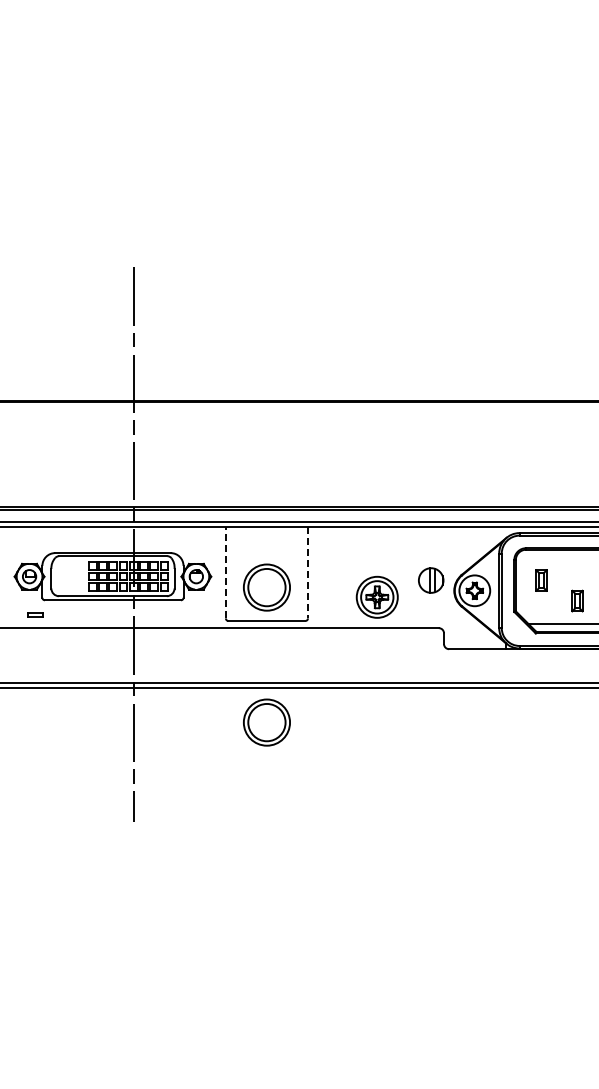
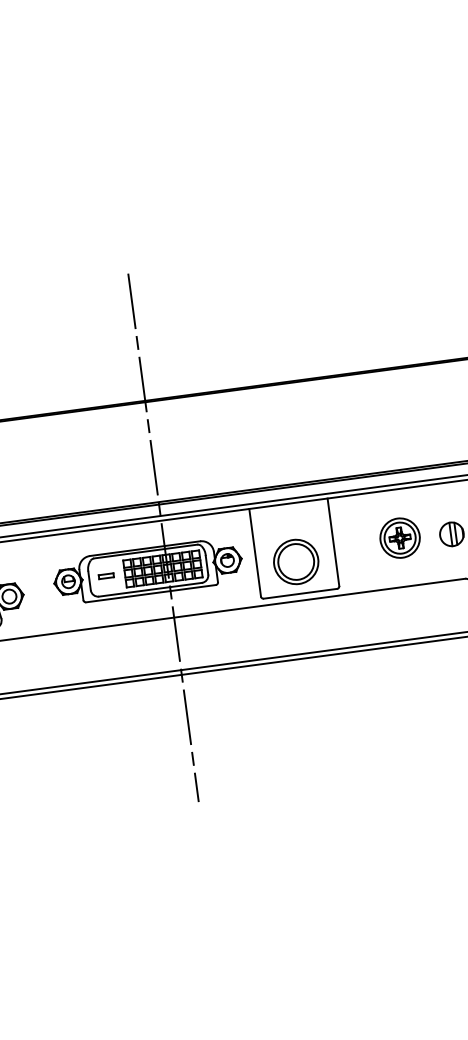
line: (225, 572) -> (254, 552), dashed -> solid
line: (308, 572) -> (333, 542), dashed -> solid
part: (376, 596) -> (399, 537), moved
part: (35, 614) -> (106, 575), moved
part: (266, 722) -> (312, 690), removed

